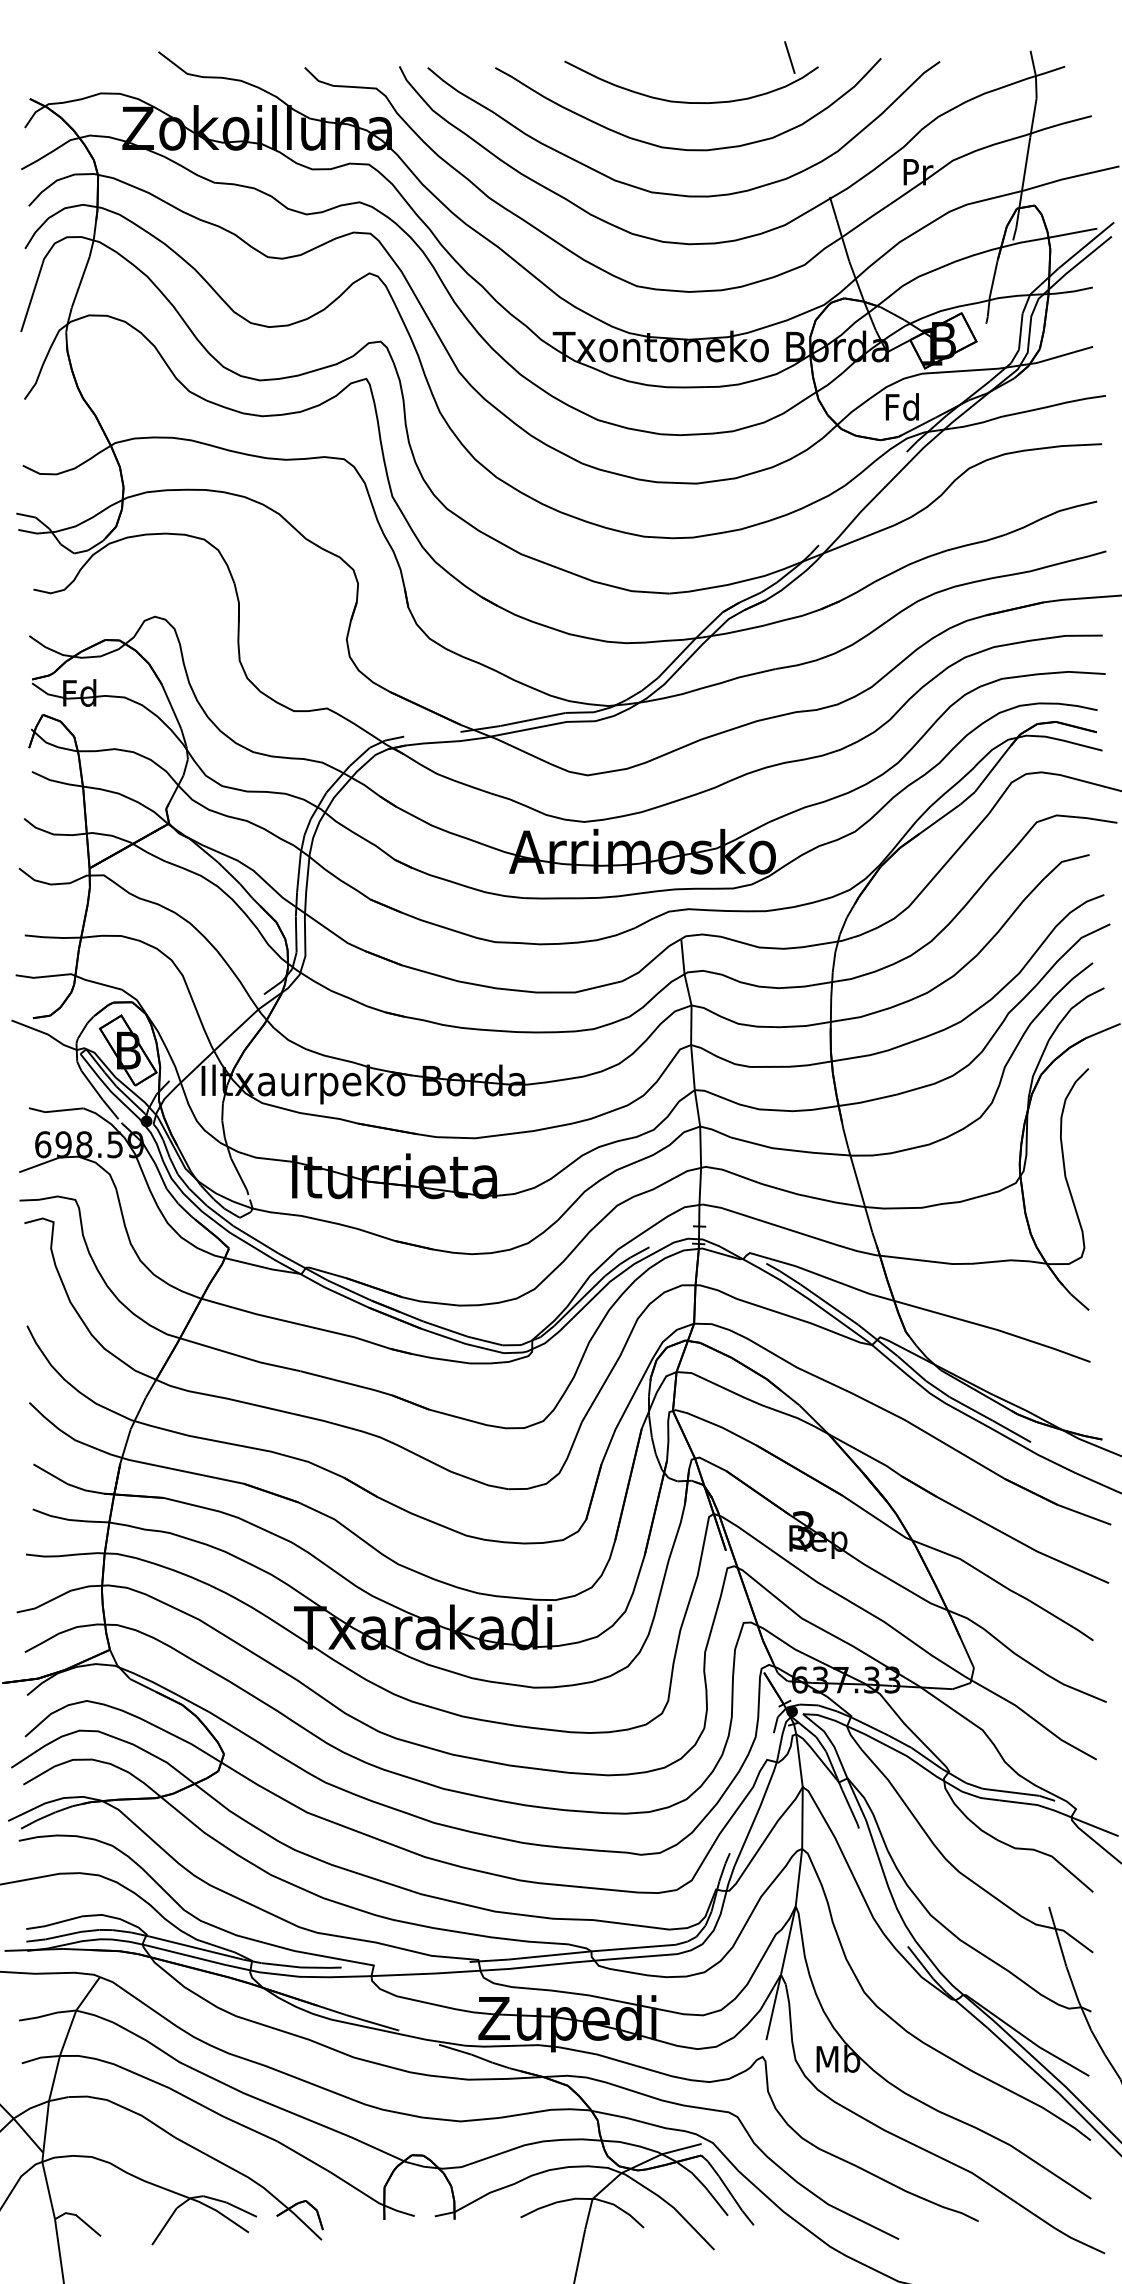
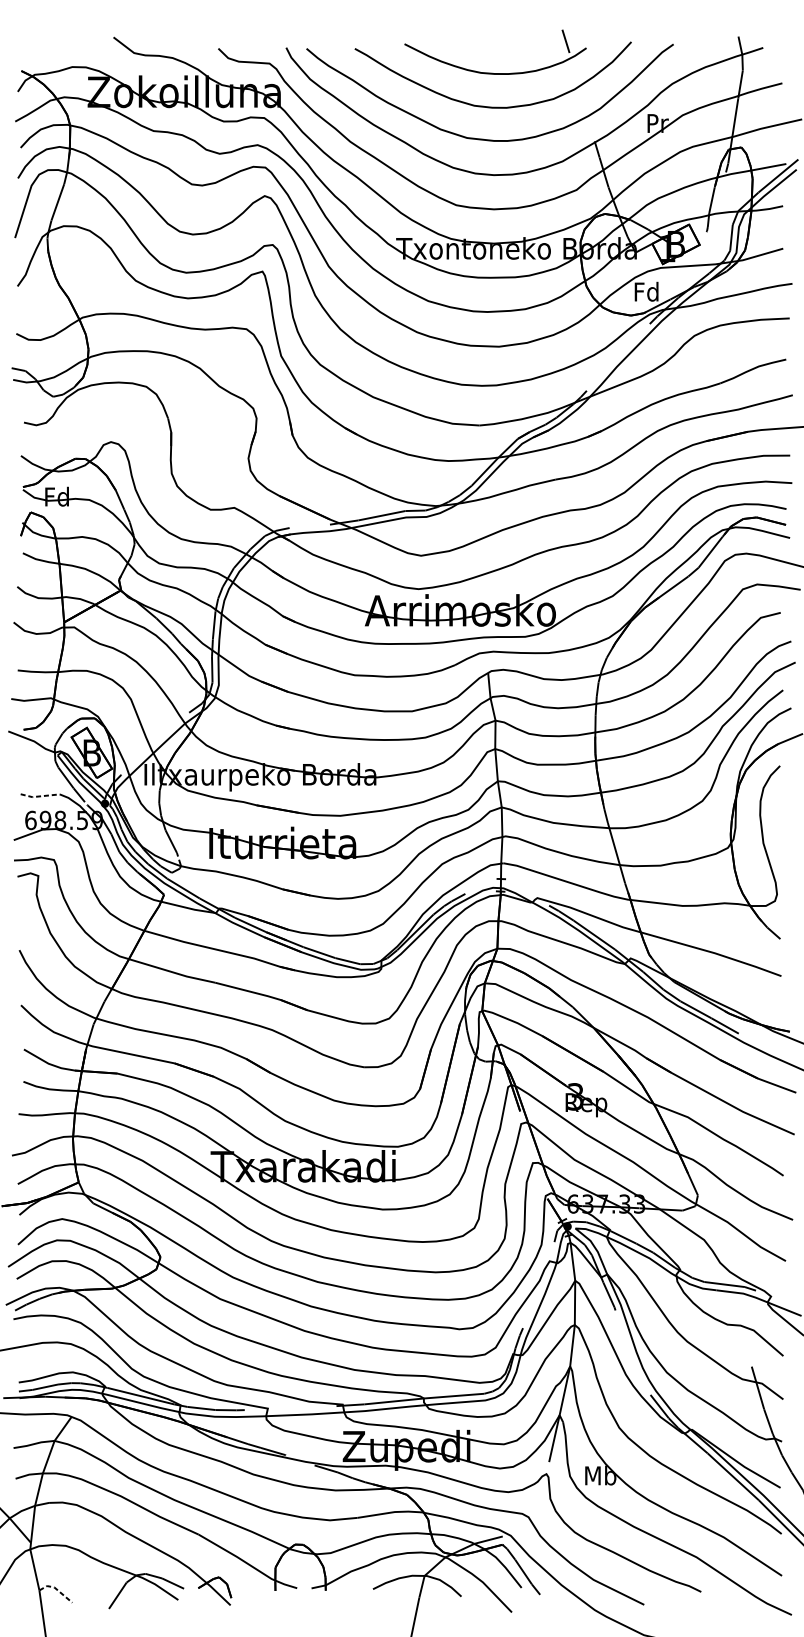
line: (56, 1111) -> (40, 796), solid -> dashed
line: (78, 2217) -> (56, 1589), solid -> dashed

